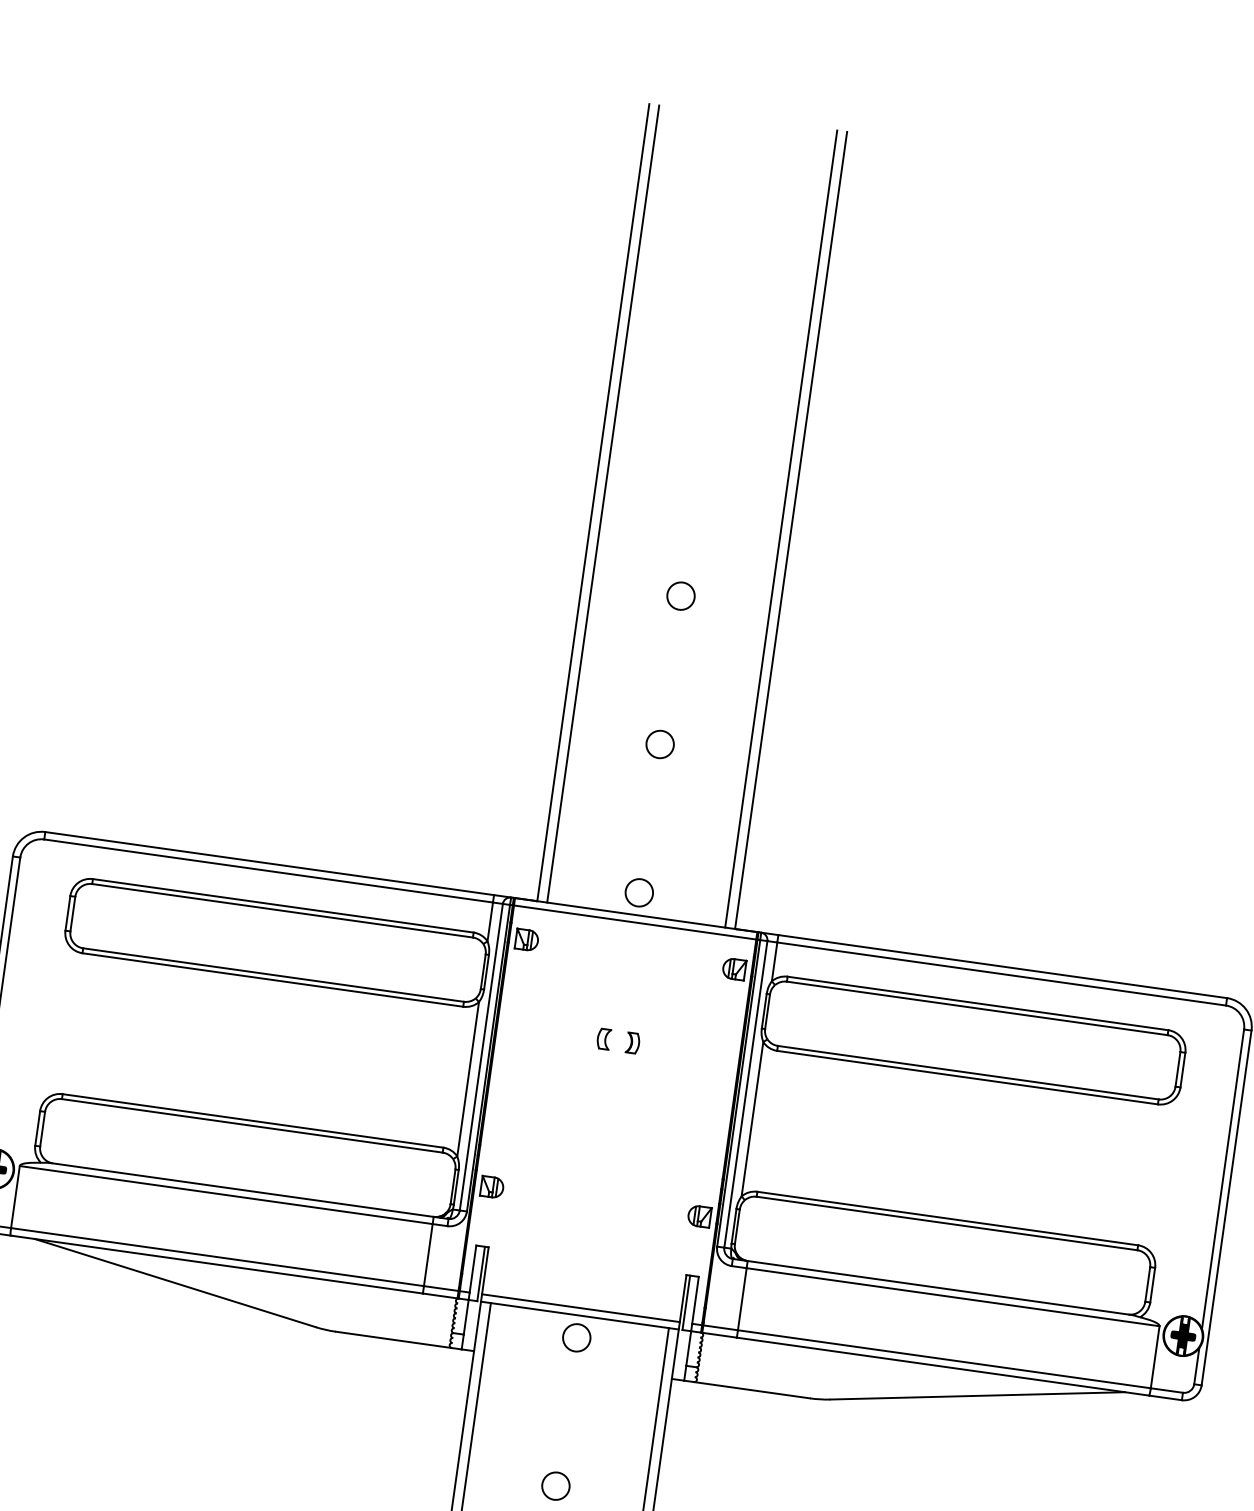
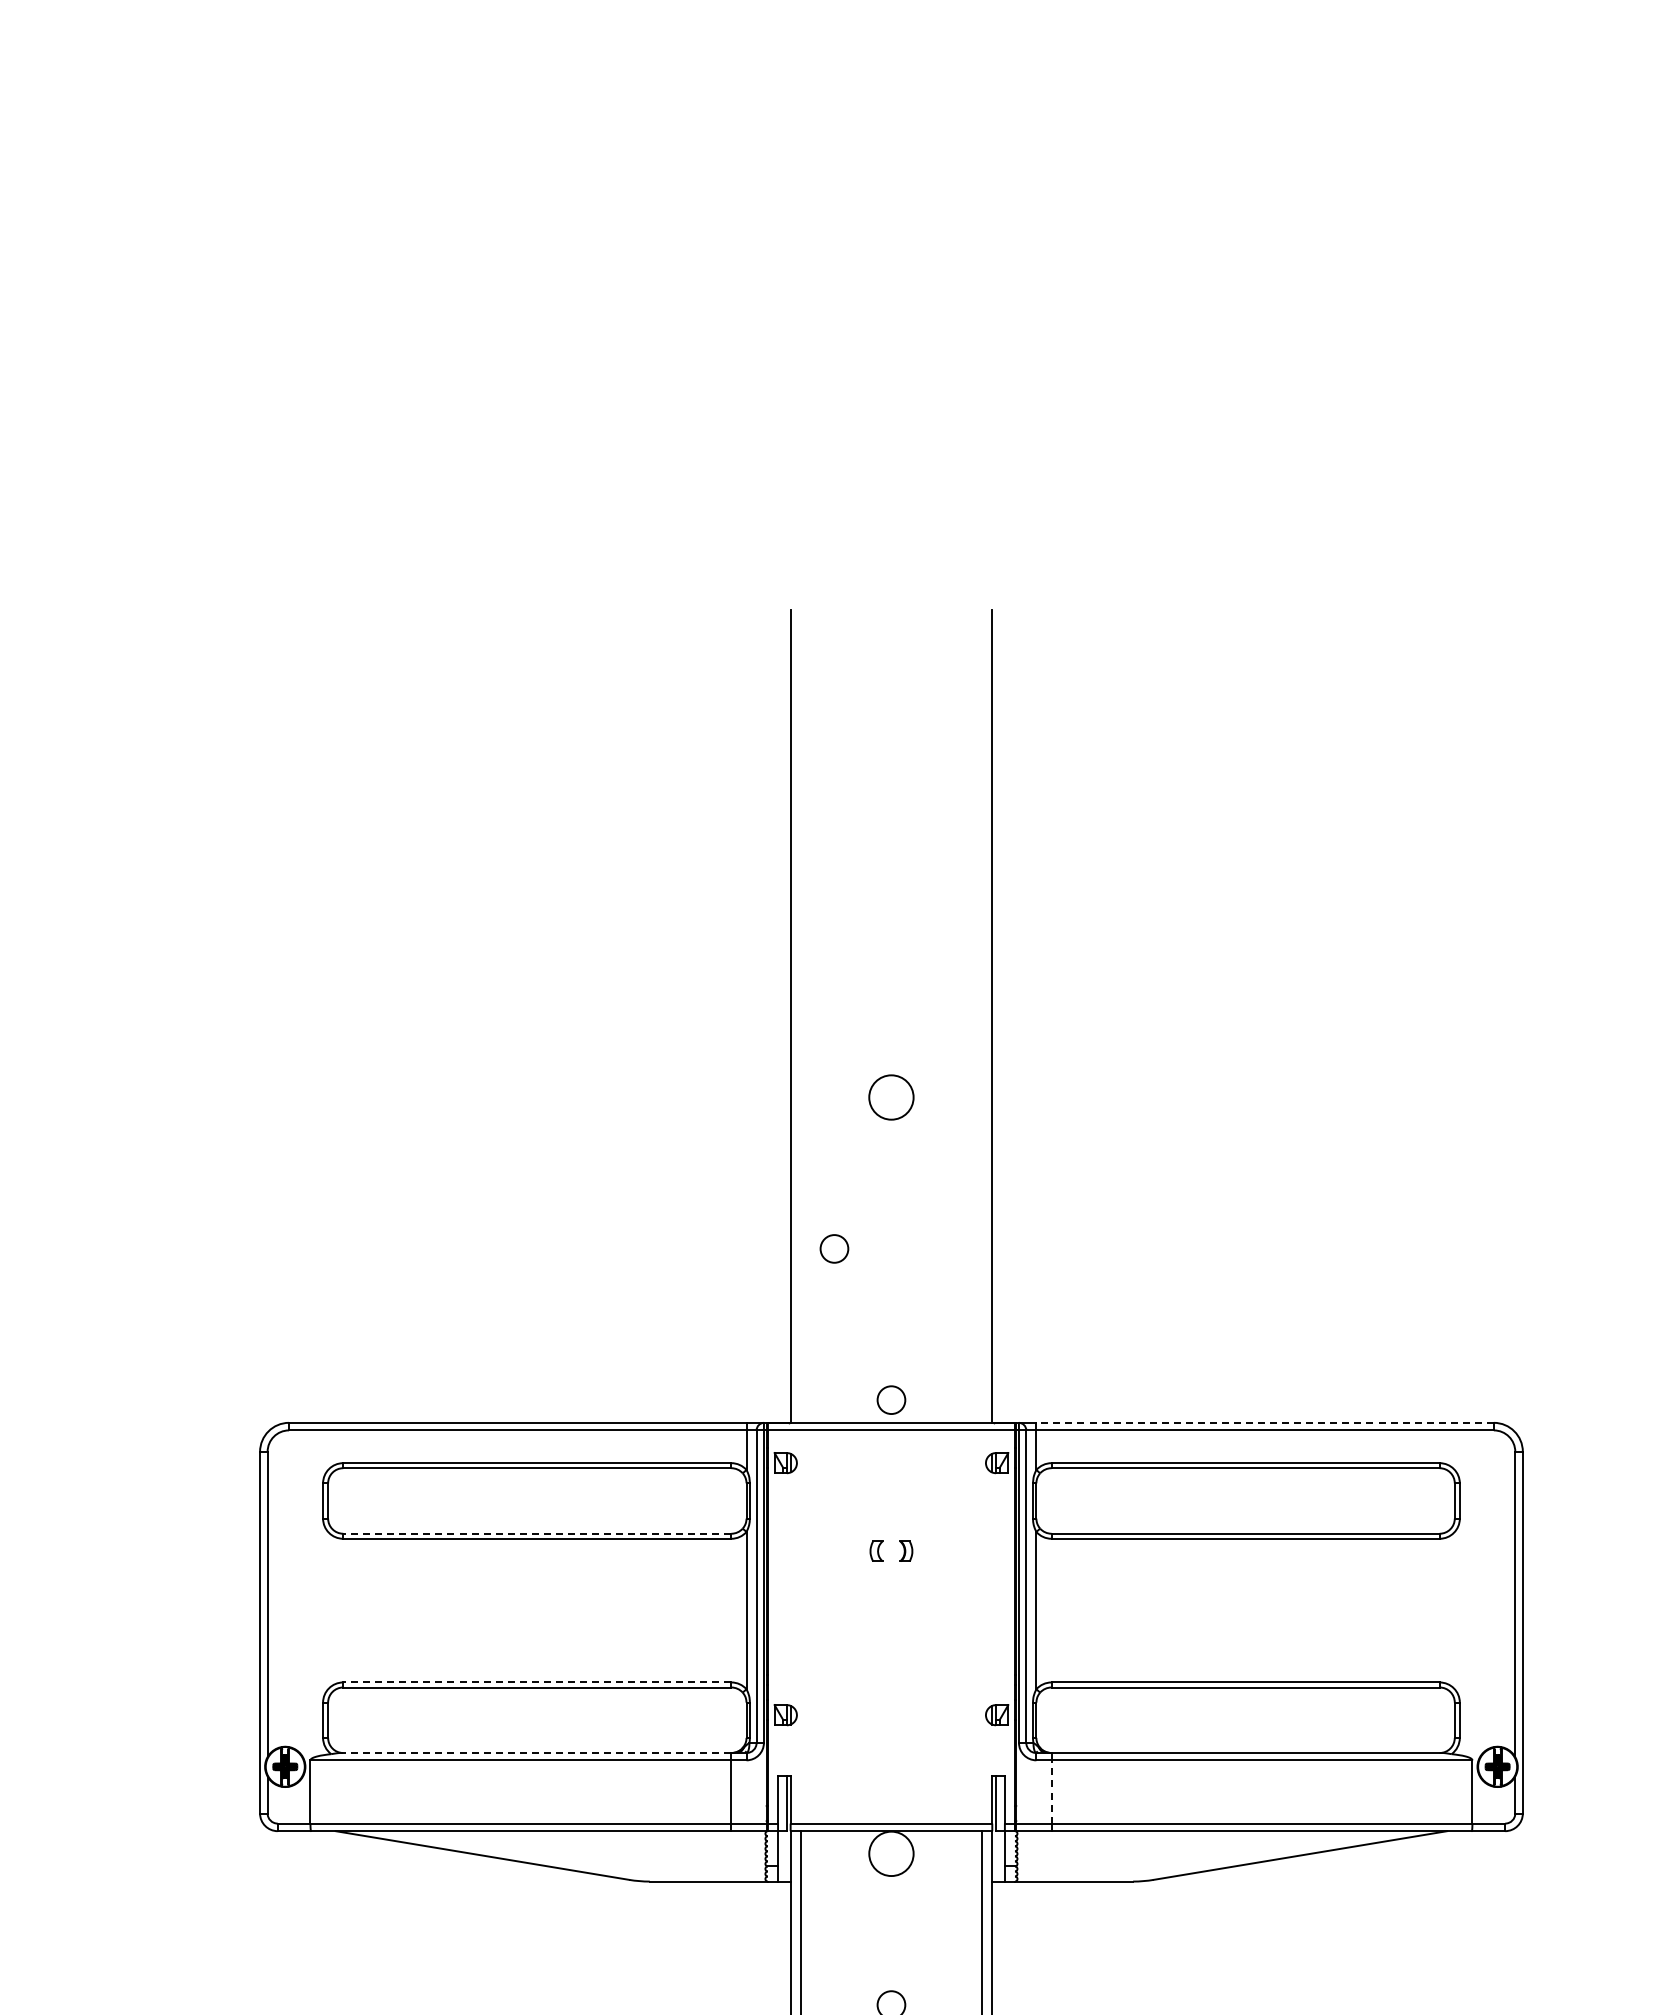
line: (602, 503) -> (800, 1016), removed
line: (781, 529) -> (982, 1016), removed
circle: (681, 595) -> (891, 1097), size x1.6
circle: (660, 744) -> (834, 1248), moved
line: (1003, 966) -> (1265, 1422), solid -> dashed
line: (272, 974) -> (536, 1533), solid -> dashed
line: (252, 1120) -> (536, 1682), solid -> dashed
line: (240, 1190) -> (534, 1753), solid -> dashed
line: (742, 1298) -> (1051, 1791), solid -> dashed
circle: (576, 1337) -> (891, 1853), size x1.6

